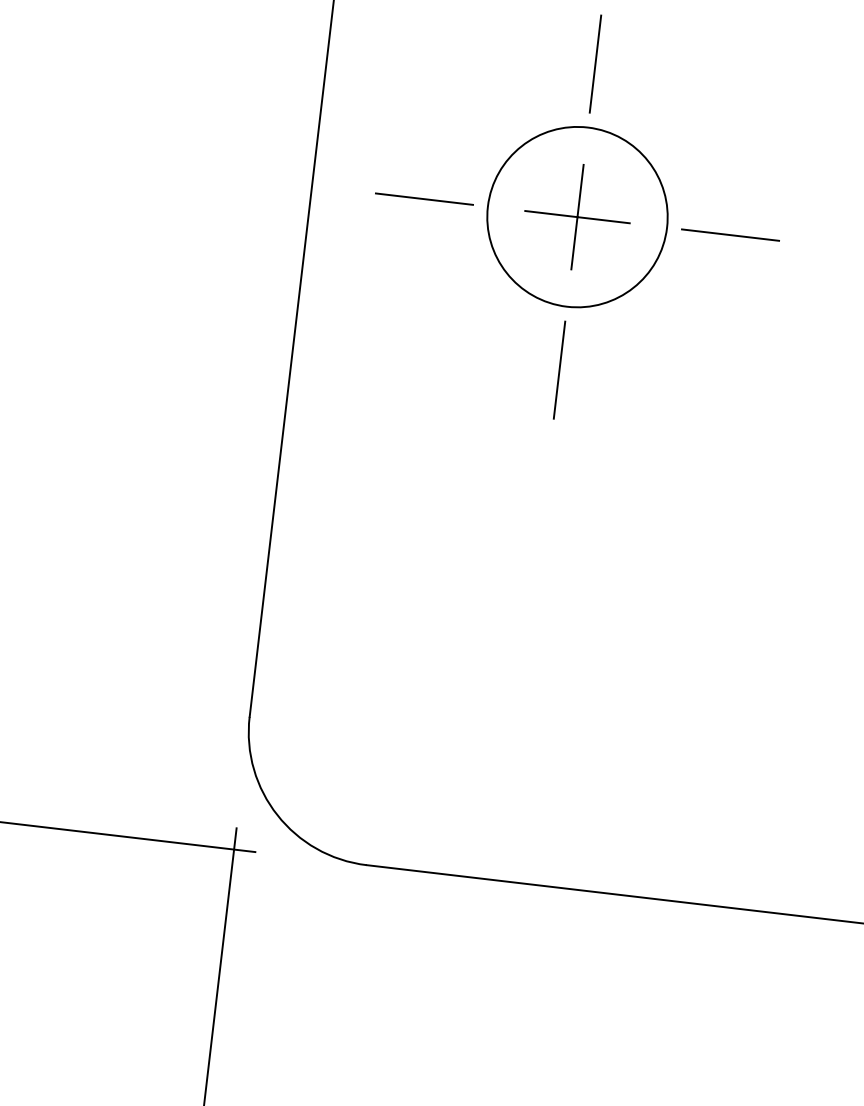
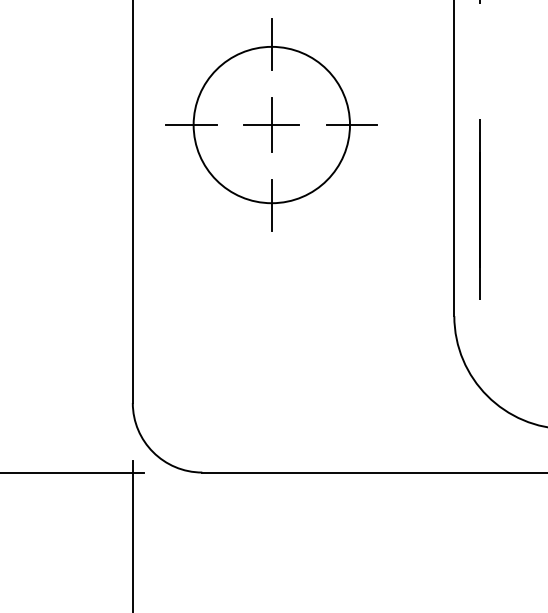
circle: (577, 216) -> (271, 124), size x1.67

